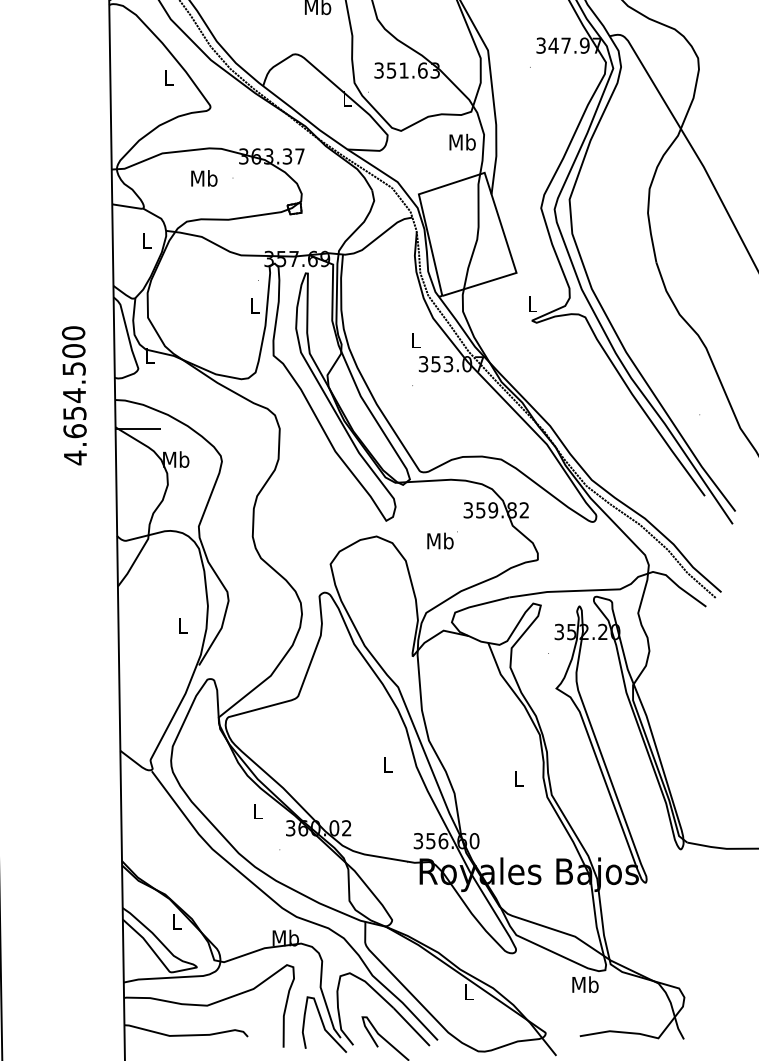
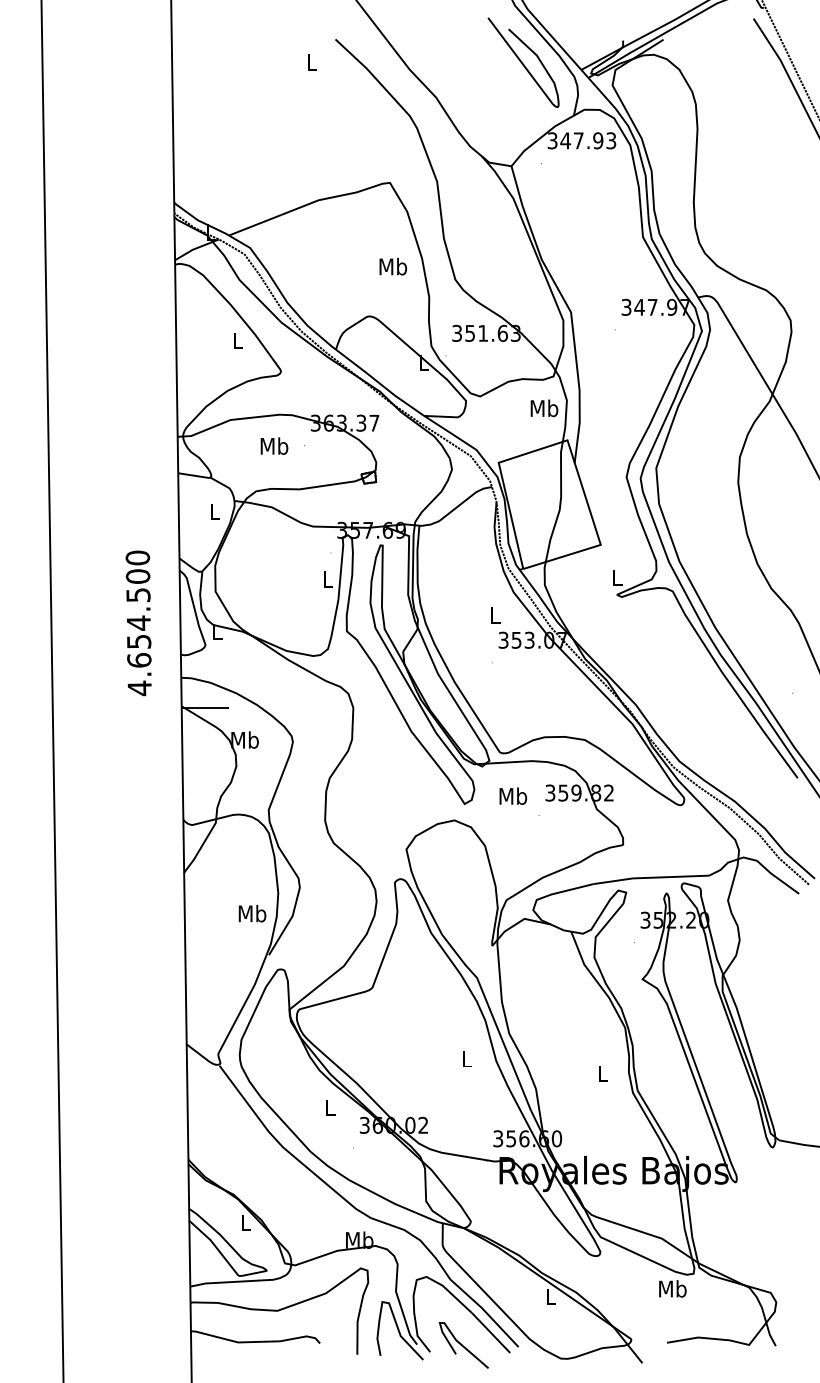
text: (74, 395) -> (138, 623), moved
text: (440, 540) -> (513, 795), moved
text: (183, 625) -> (252, 913), L -> Mb

